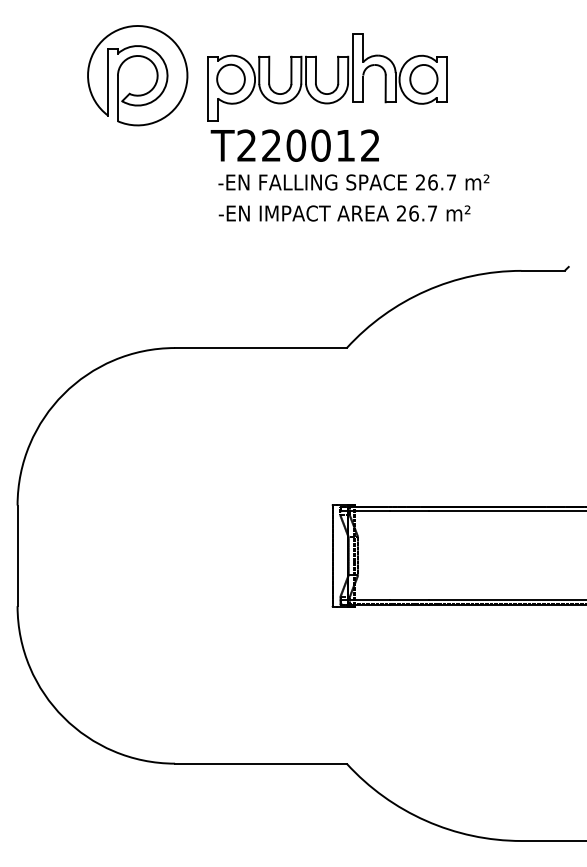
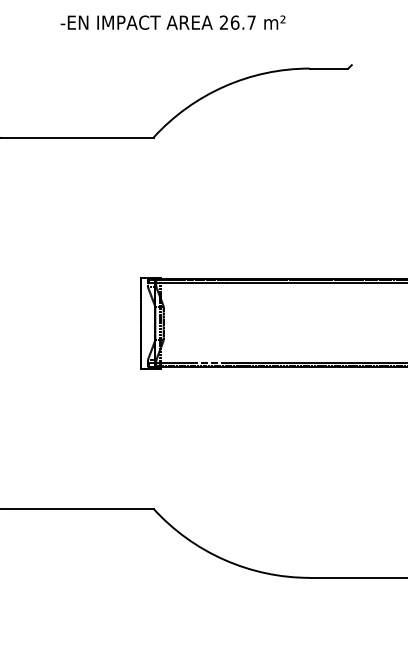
text: (344, 213) -> (173, 22), moved
line: (409, 599) -> (209, 362), solid -> dashed

